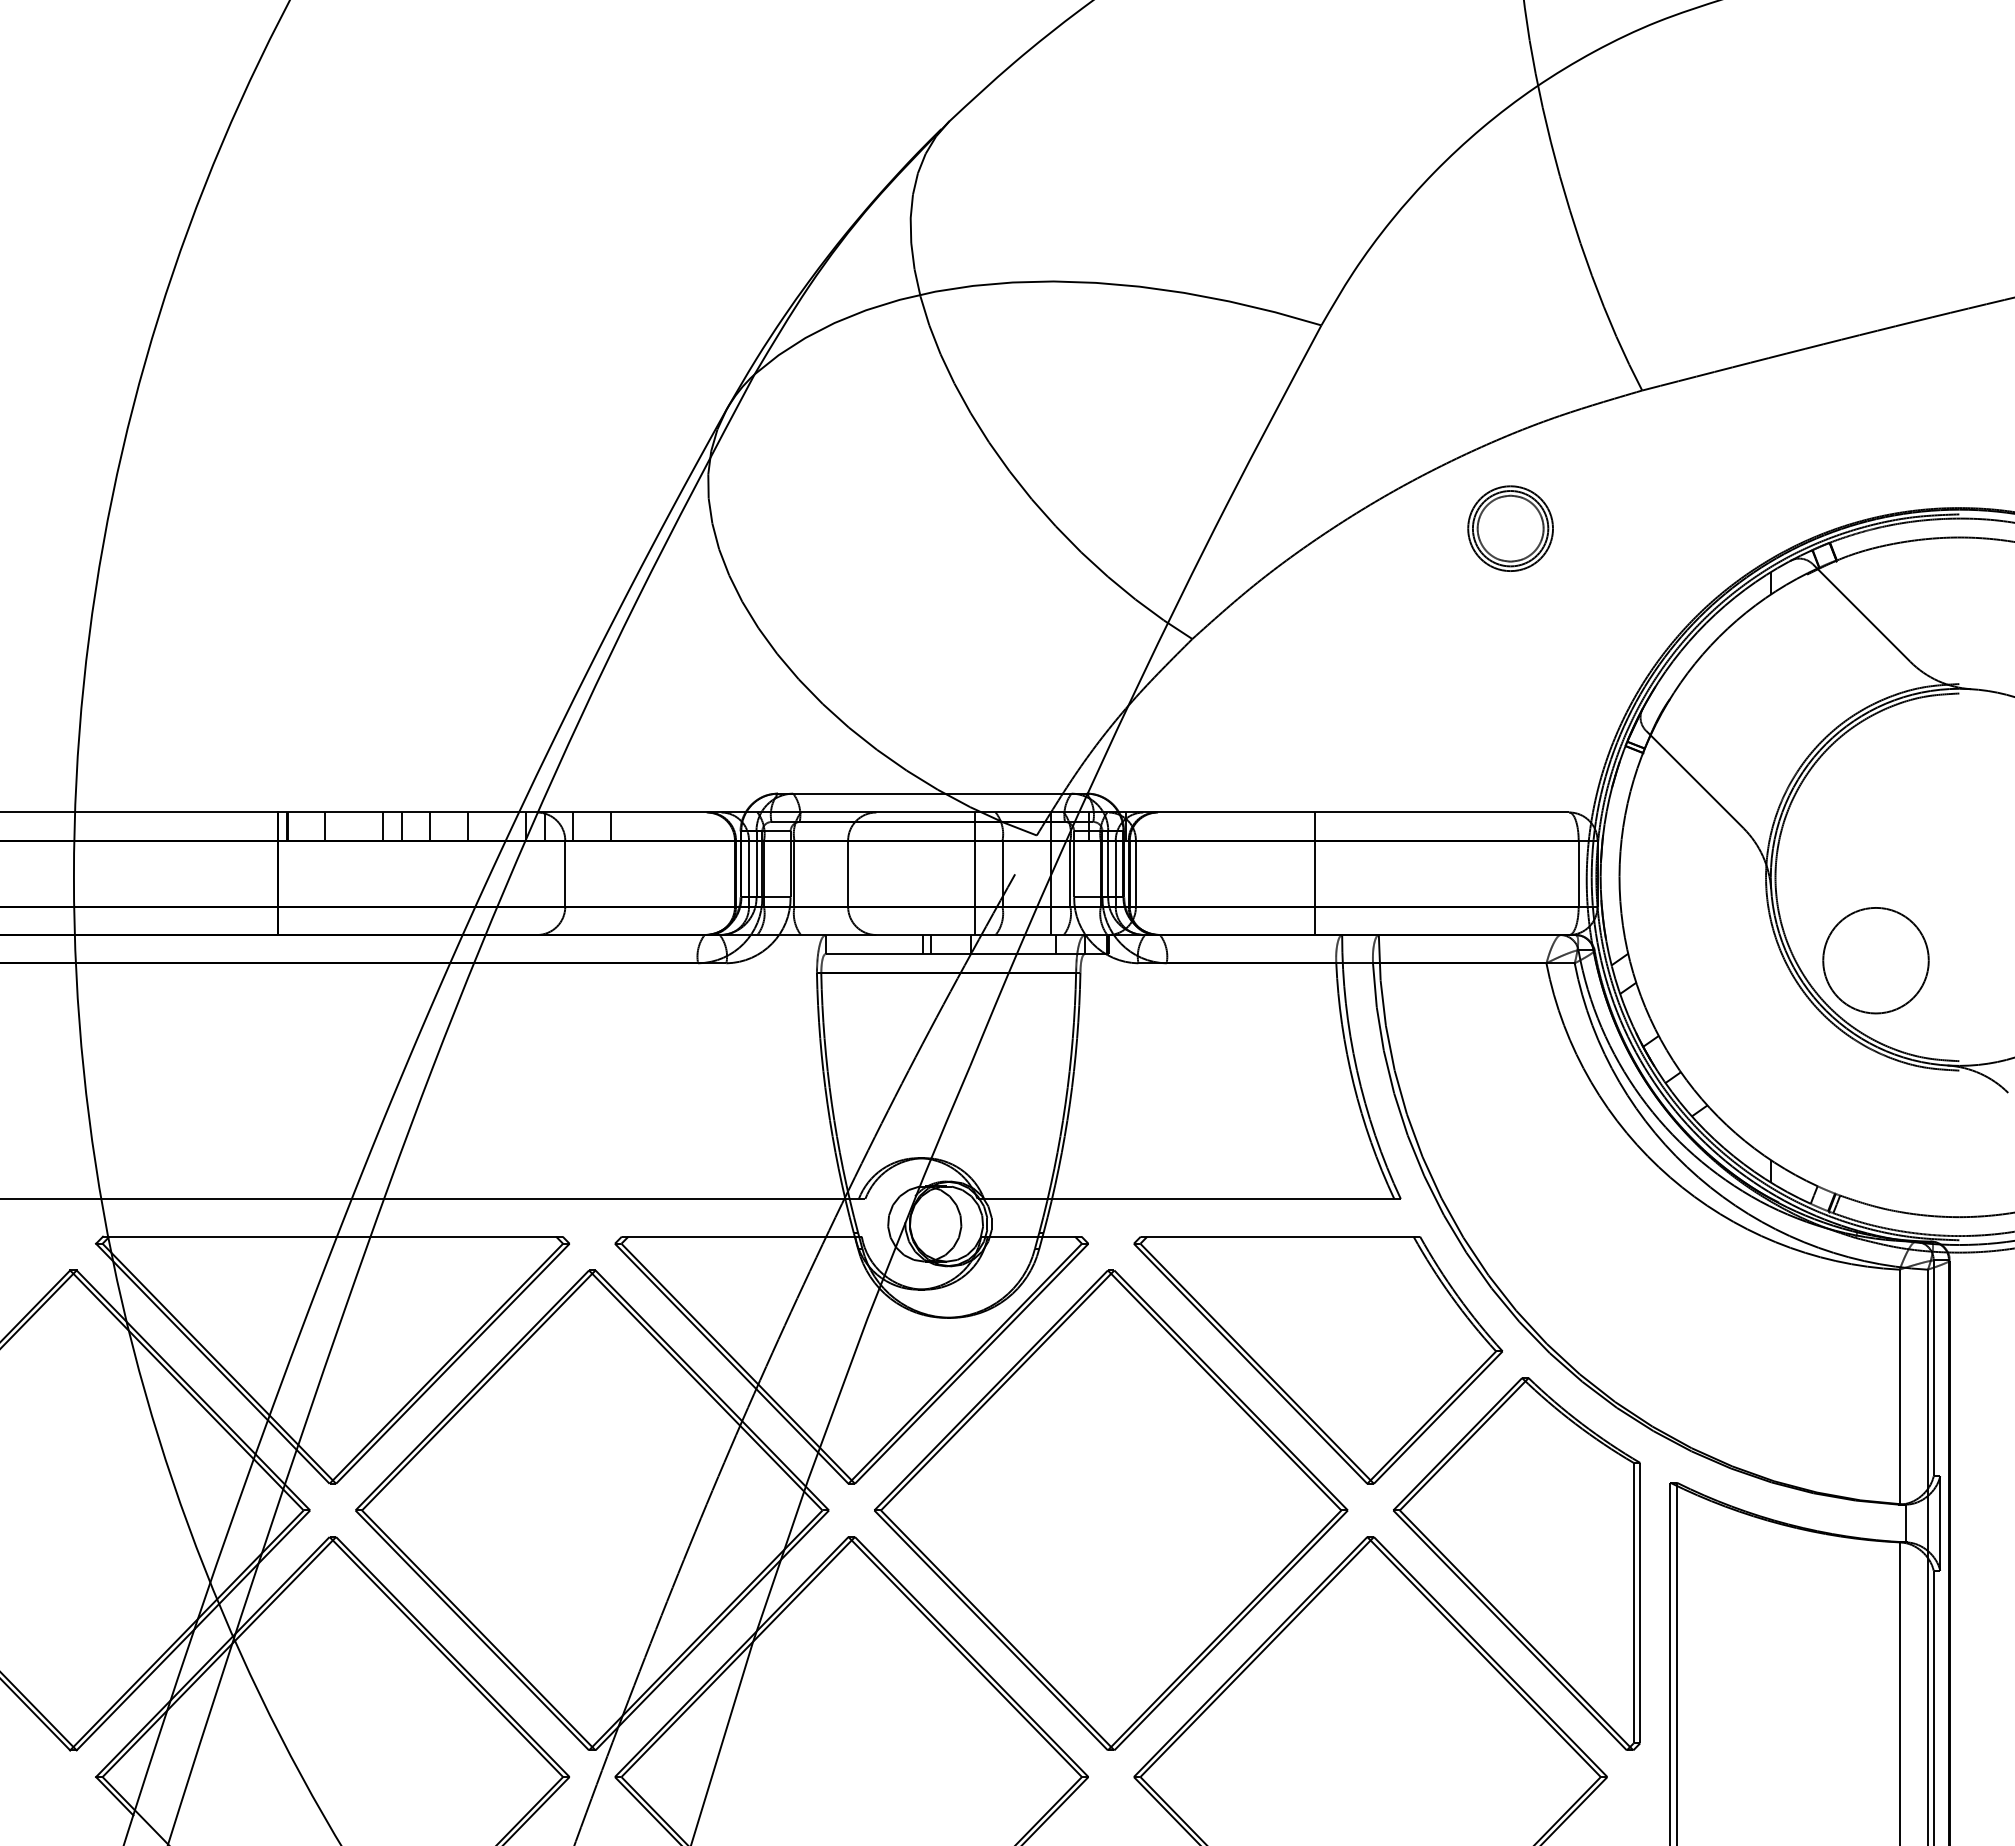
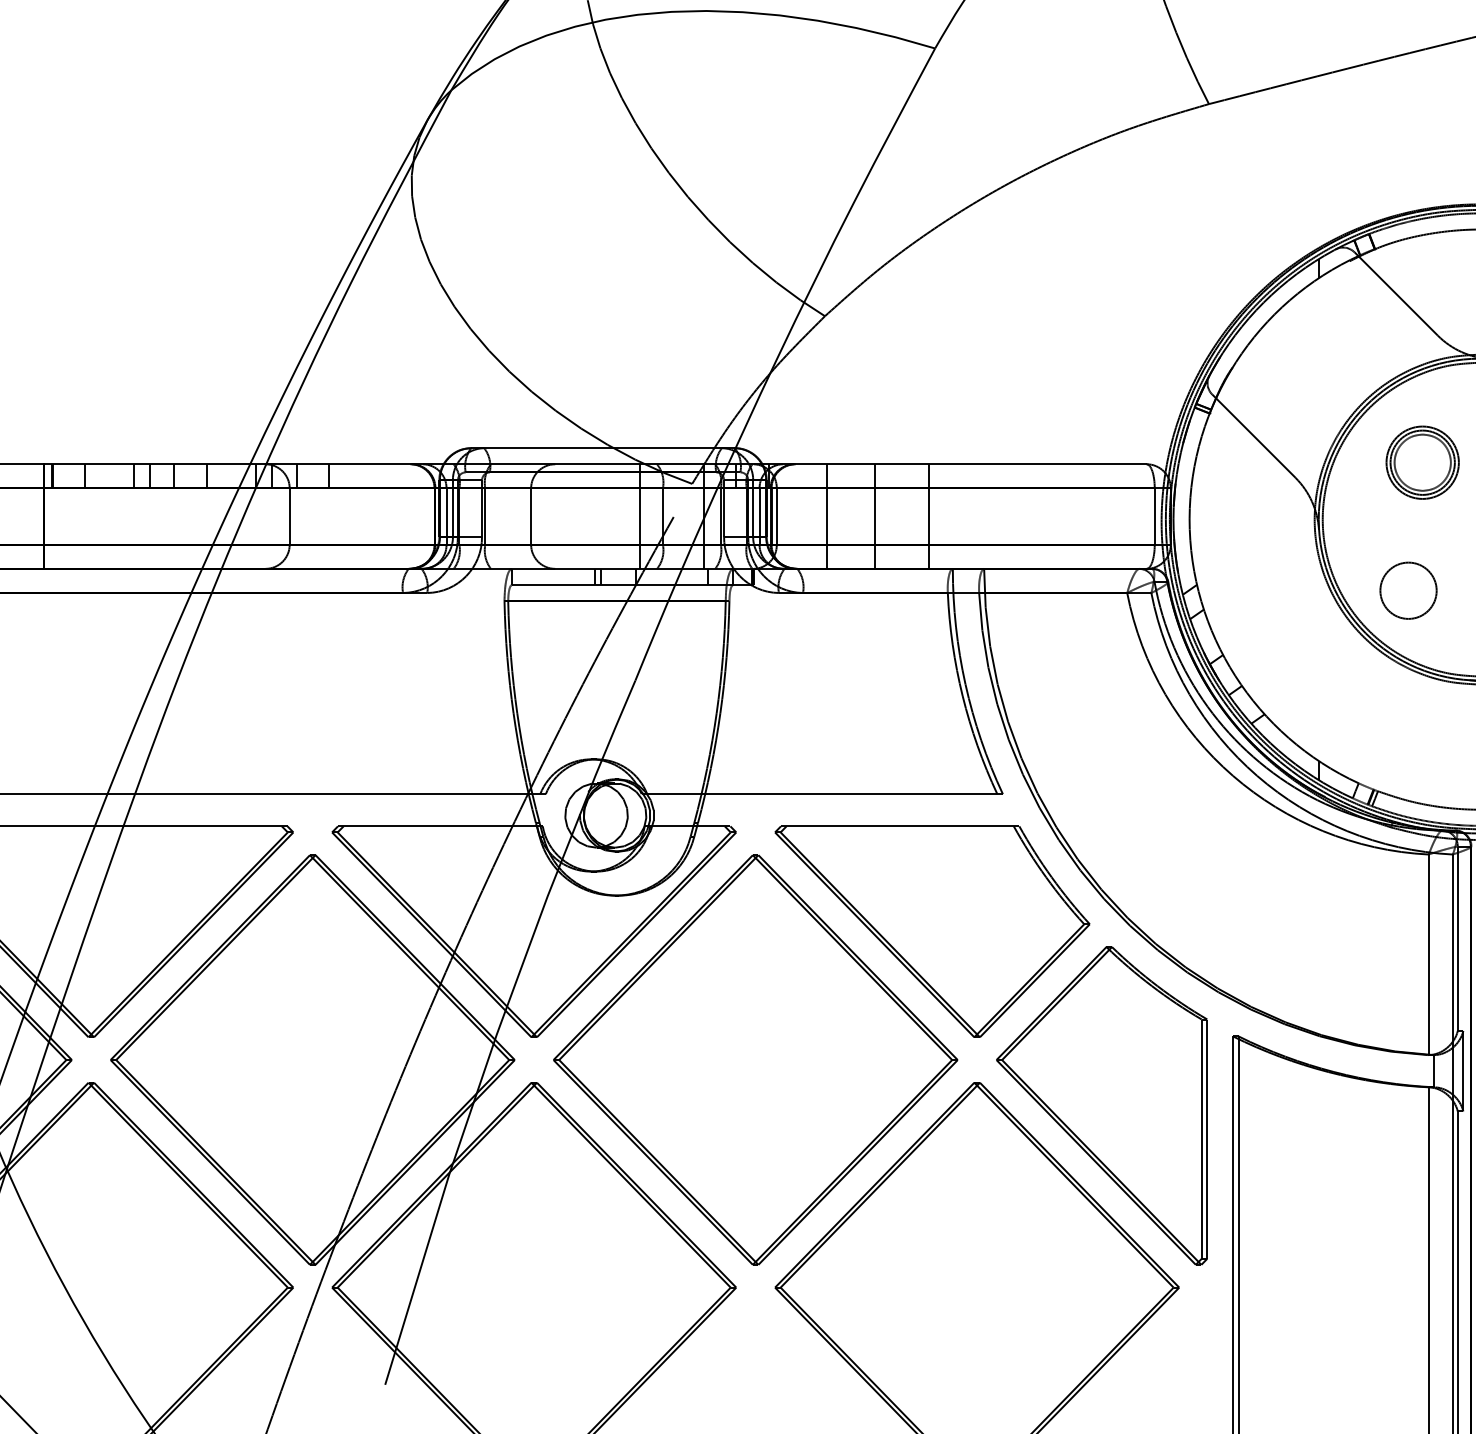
part: (1510, 528) -> (1422, 462), moved
line: (1194, 873) -> (826, 516), added
line: (1251, 873) -> (875, 516), added
circle: (1876, 960) -> (1408, 590), size x0.62

